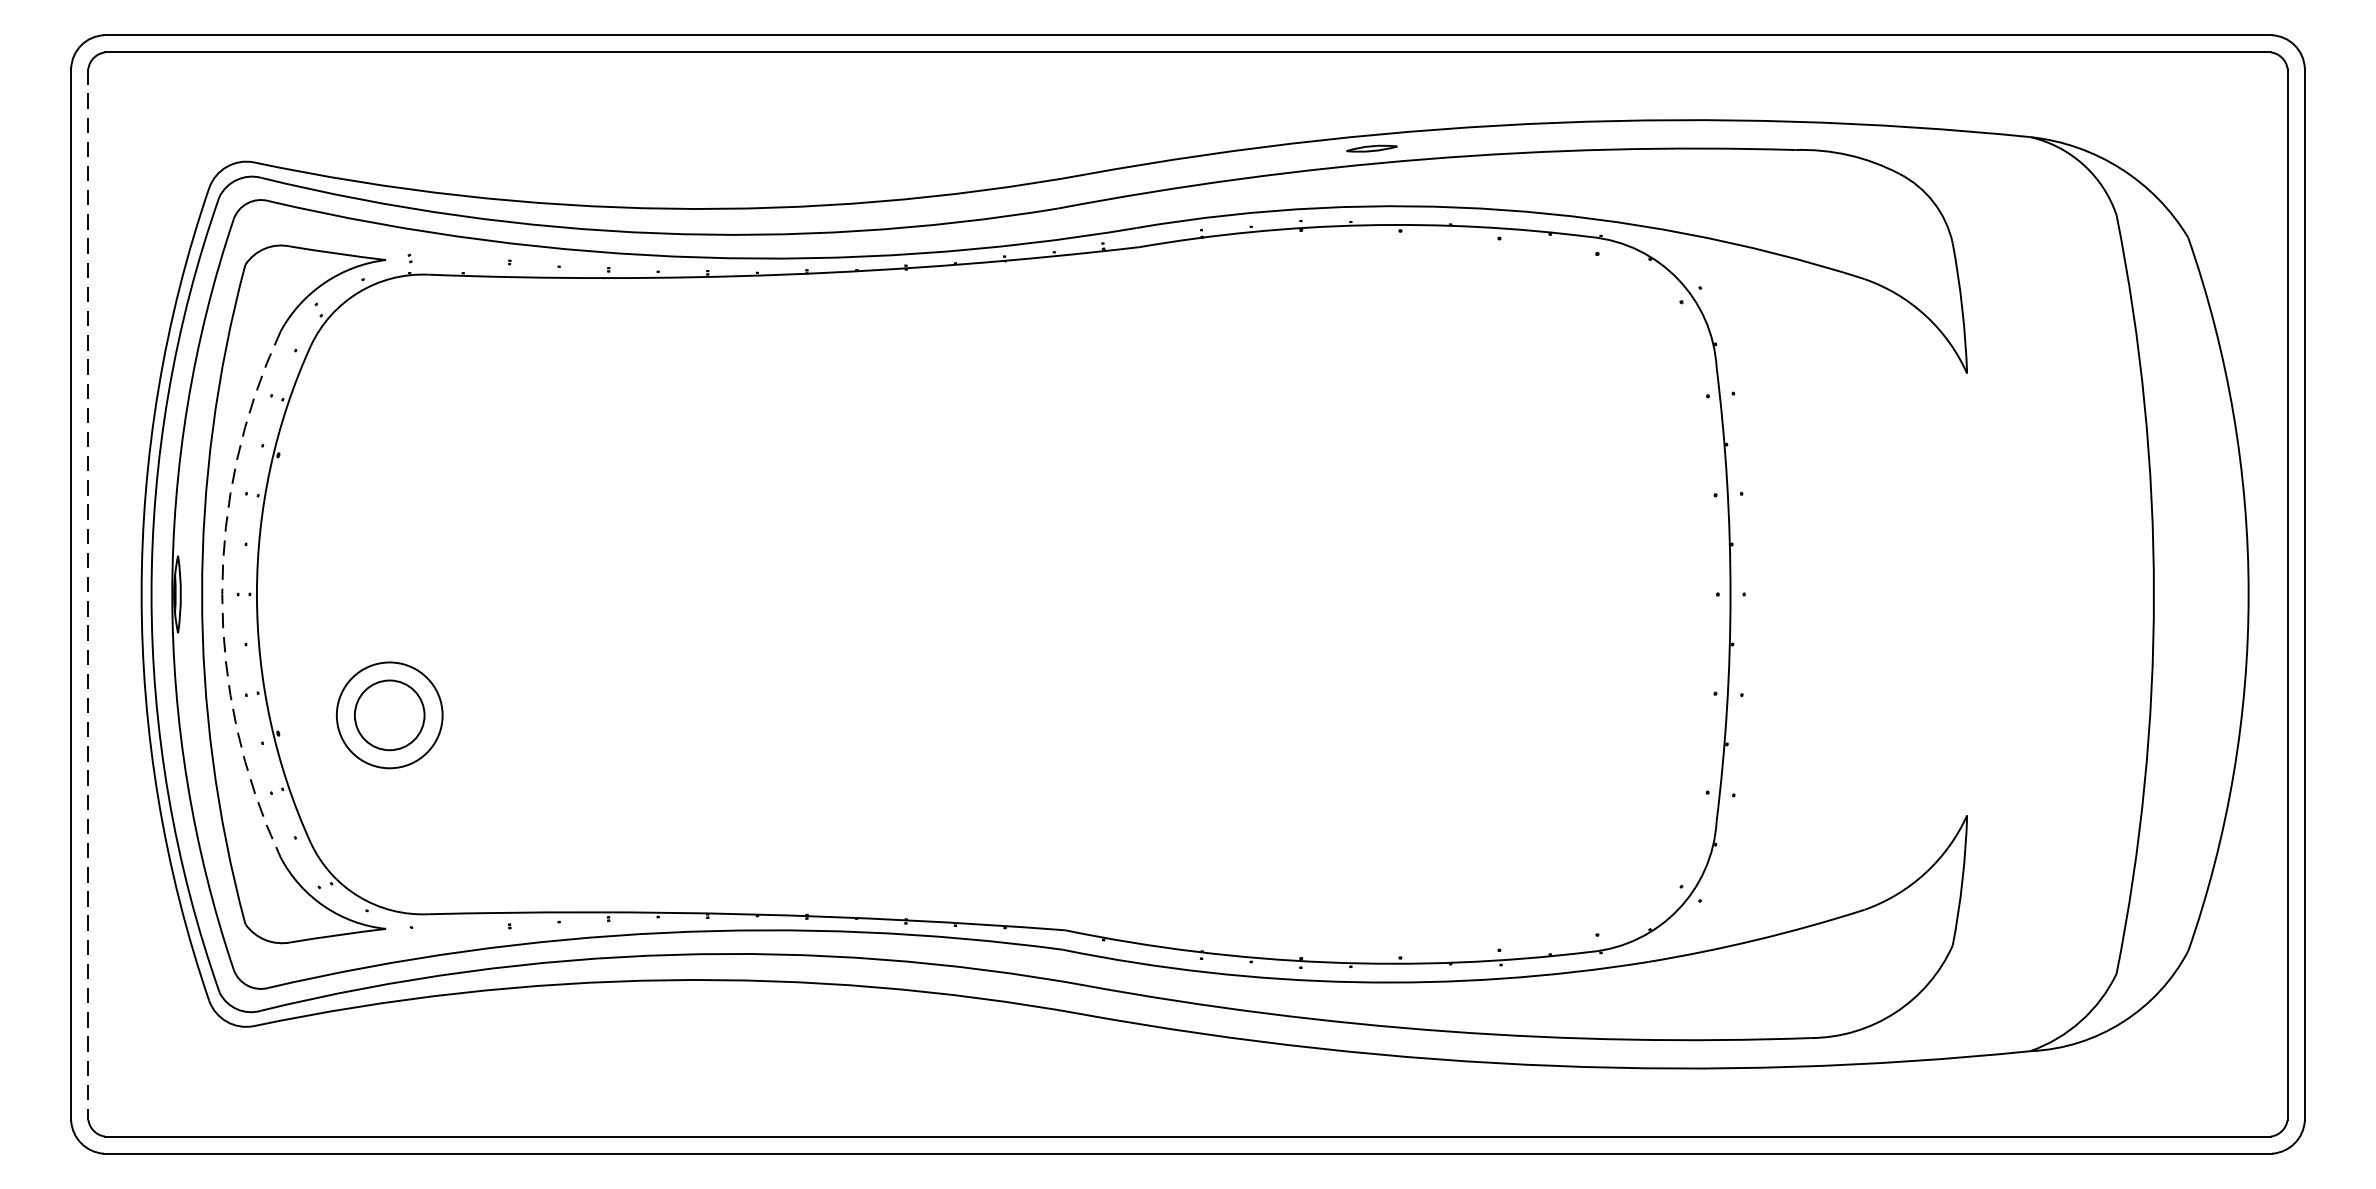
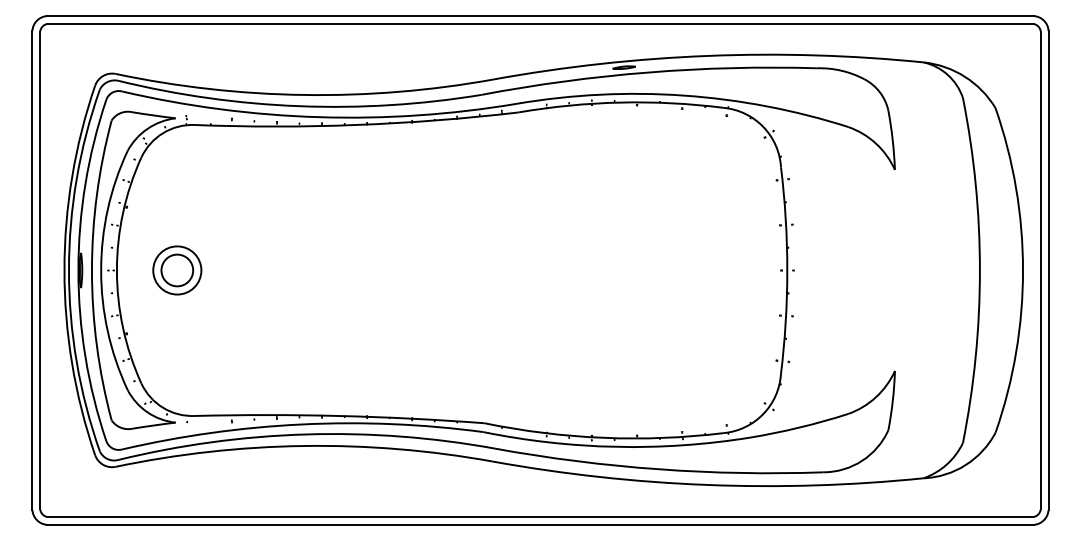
line: (88, 594) -> (40, 270), dashed -> solid
arc: (223, 594) -> (101, 270), dashed -> solid
part: (390, 715) -> (177, 270), moved

